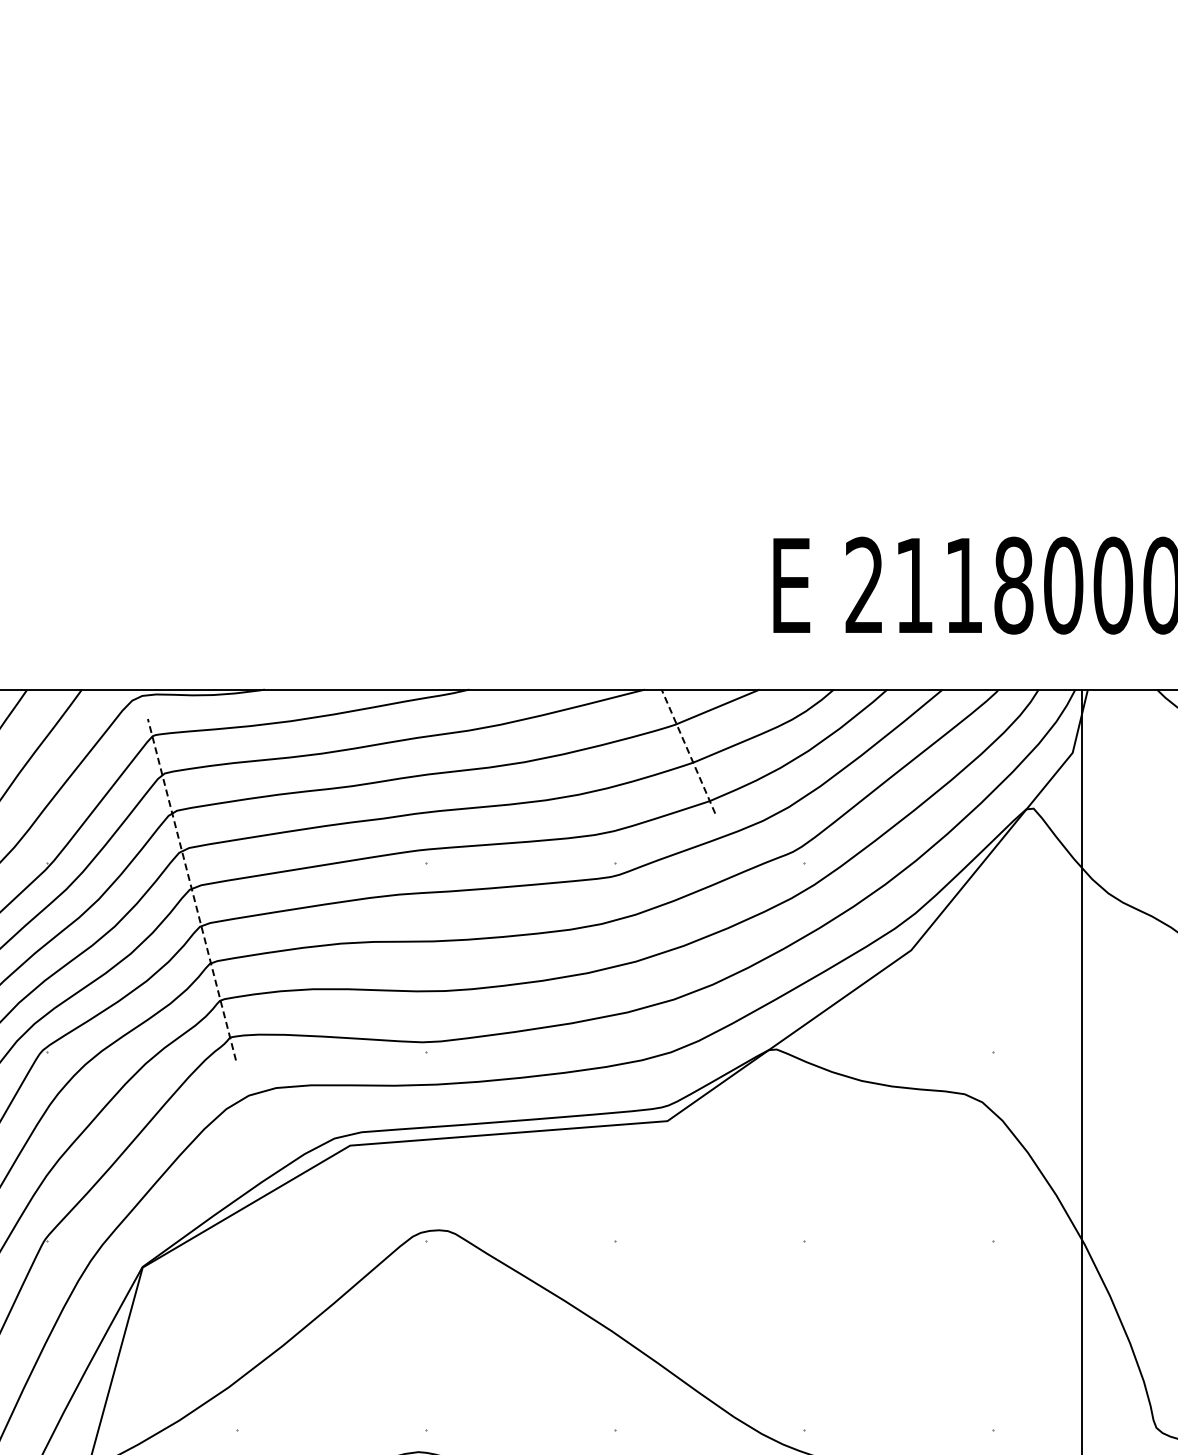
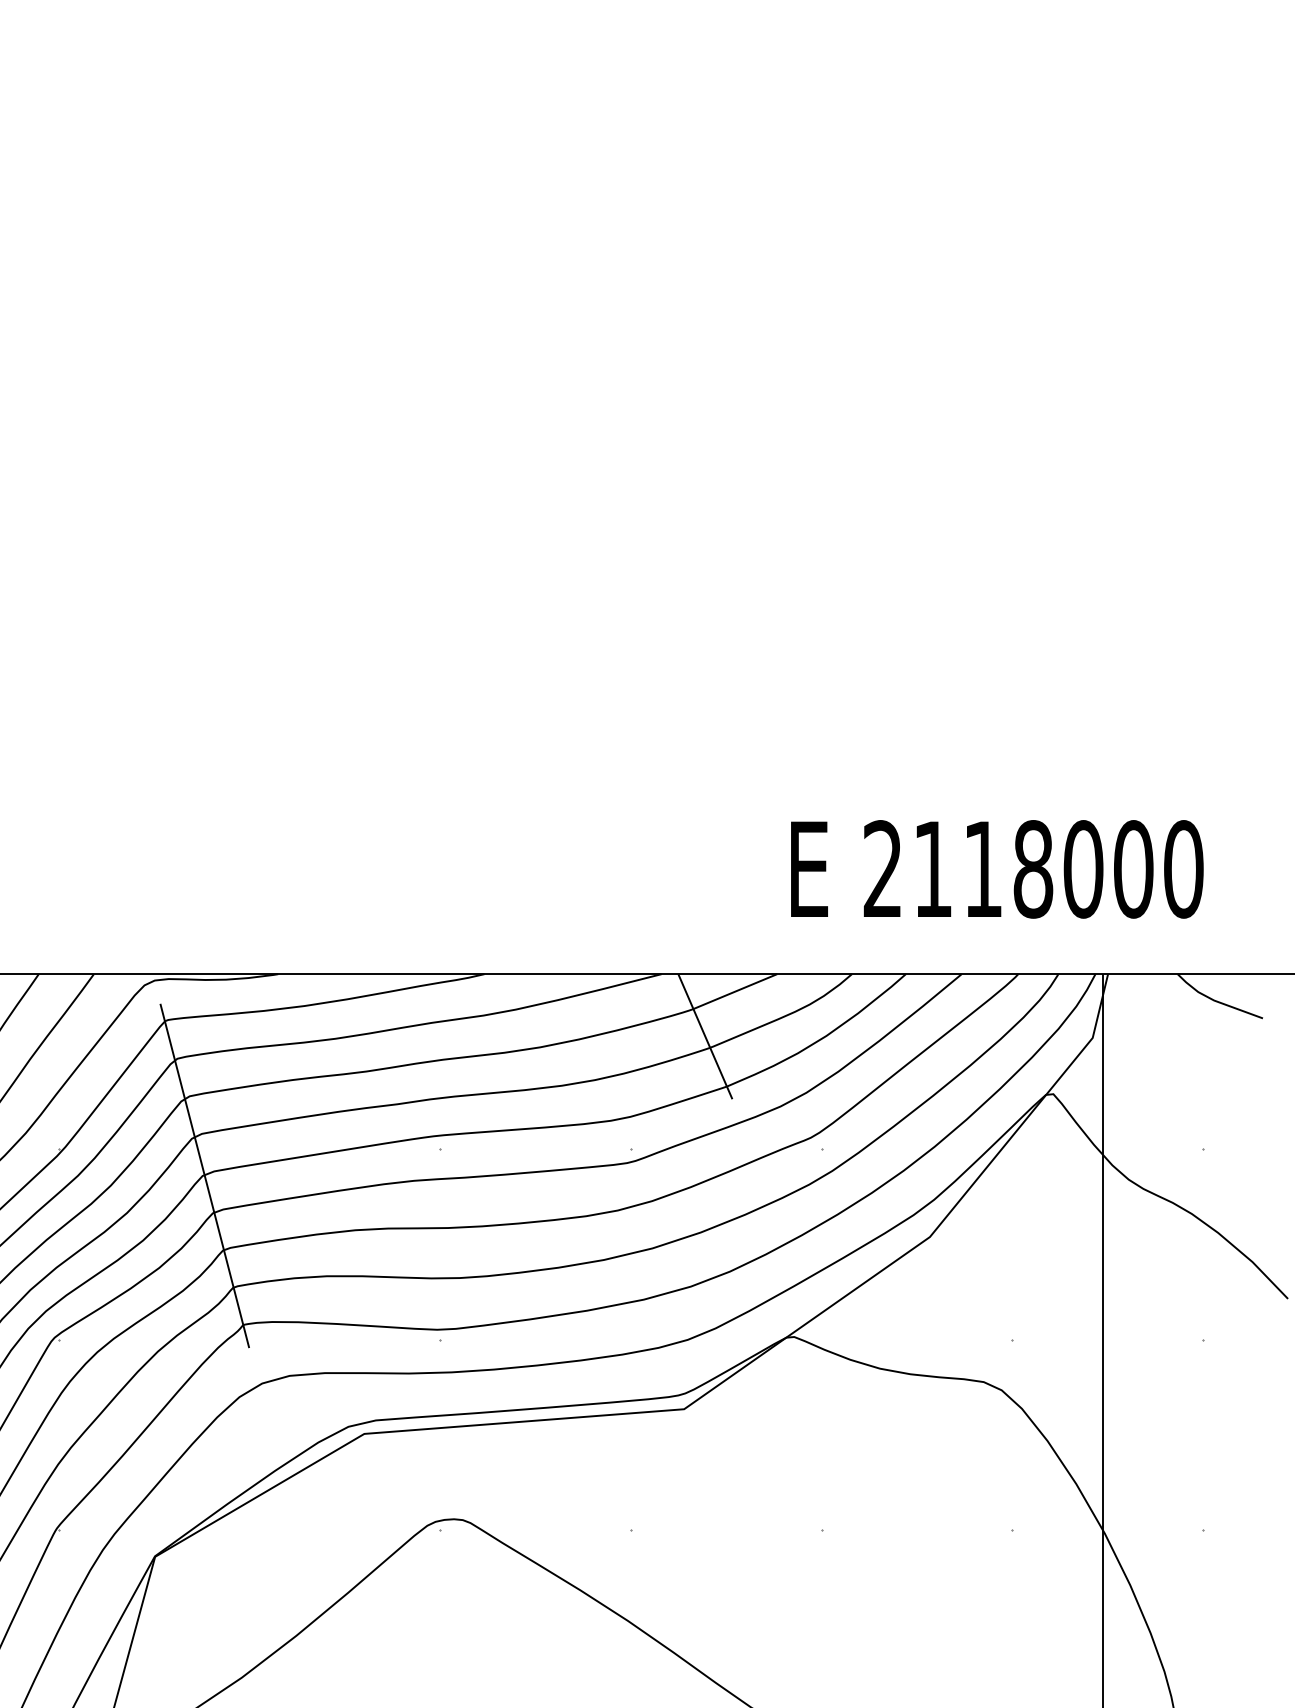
line: (688, 751) -> (705, 1036), dashed -> solid
line: (191, 889) -> (204, 1175), dashed -> solid

